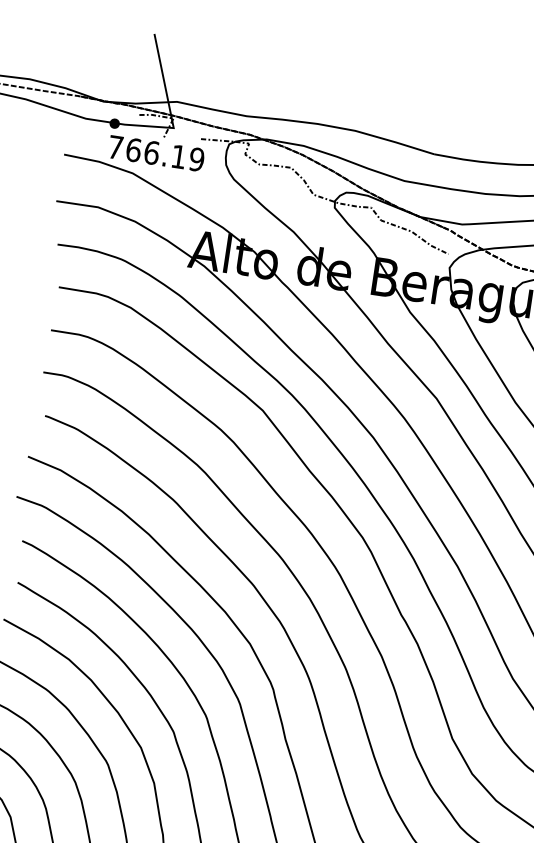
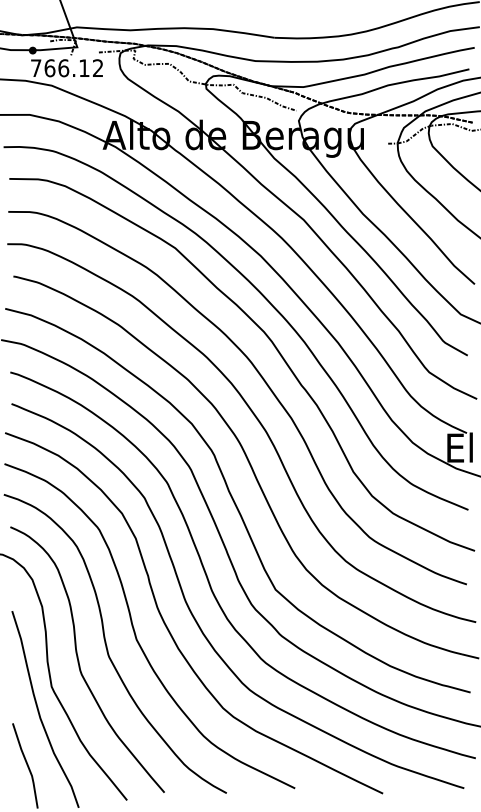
text: (196, 159) -> (97, 68), 766.19 -> 766.12

